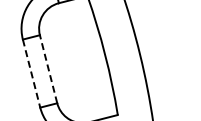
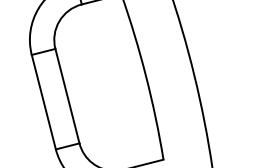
line: (48, 68) -> (67, 95), dashed -> solid
line: (31, 74) -> (43, 103), dashed -> solid

